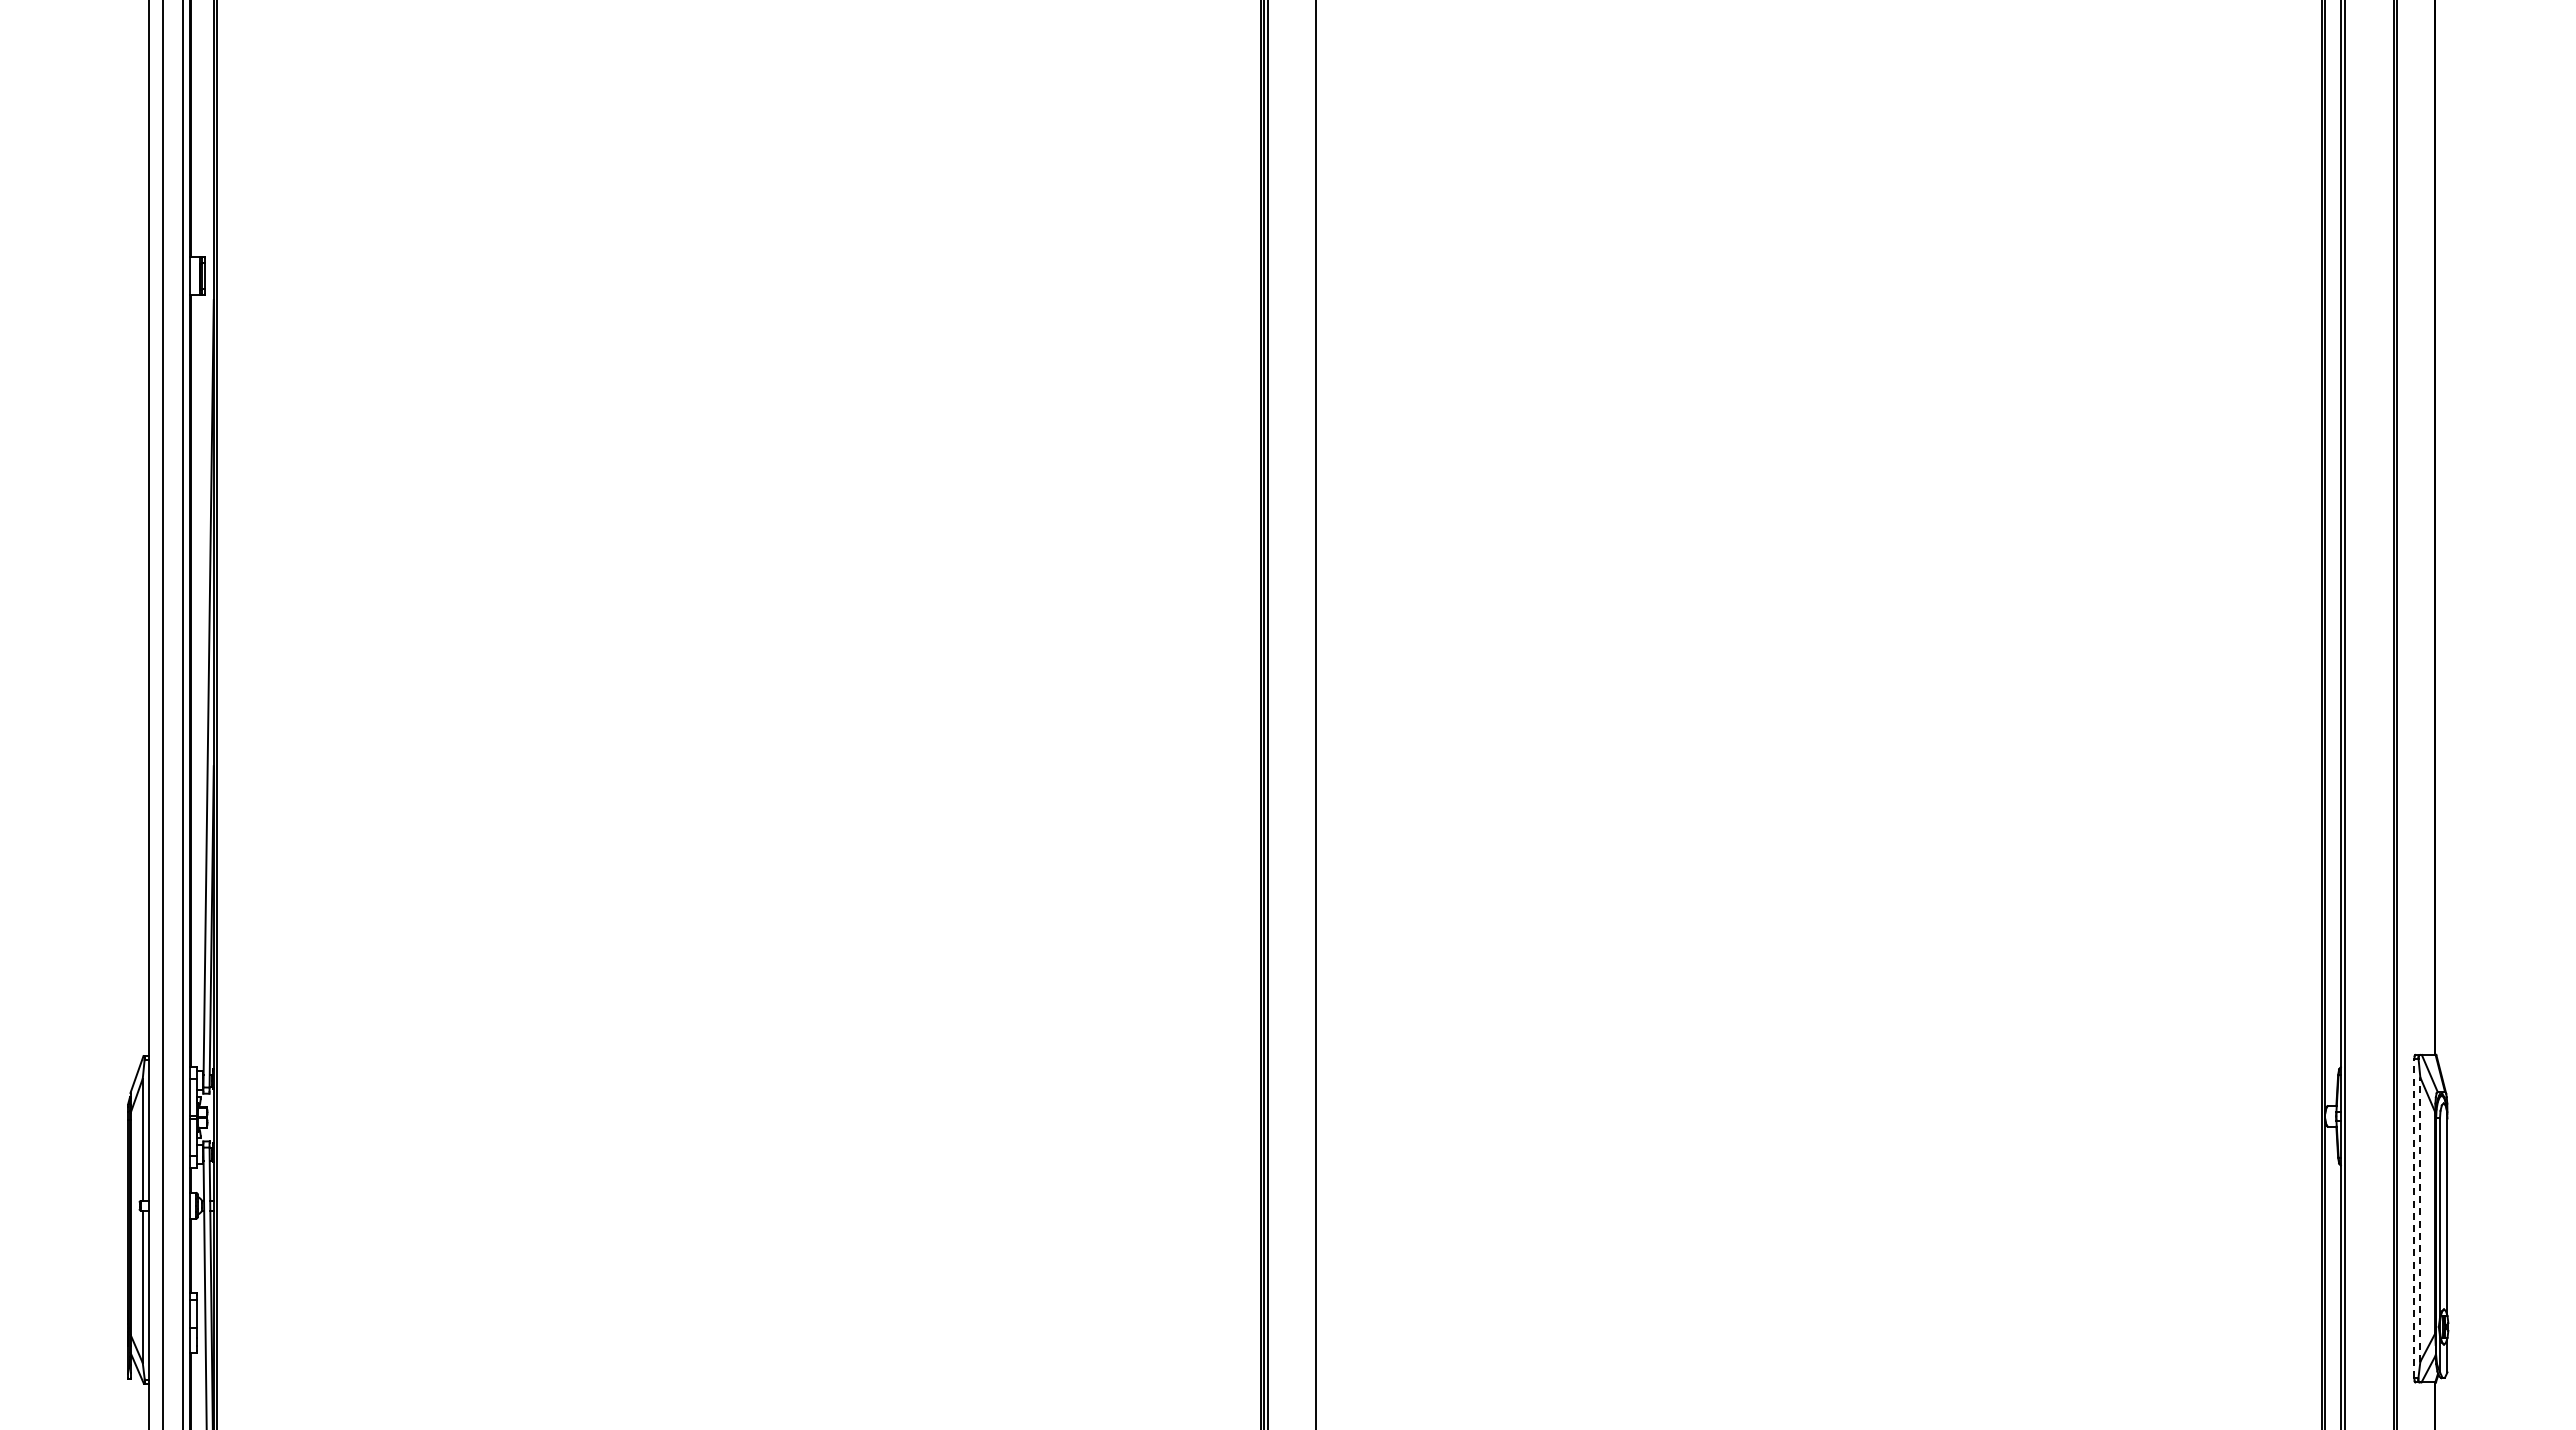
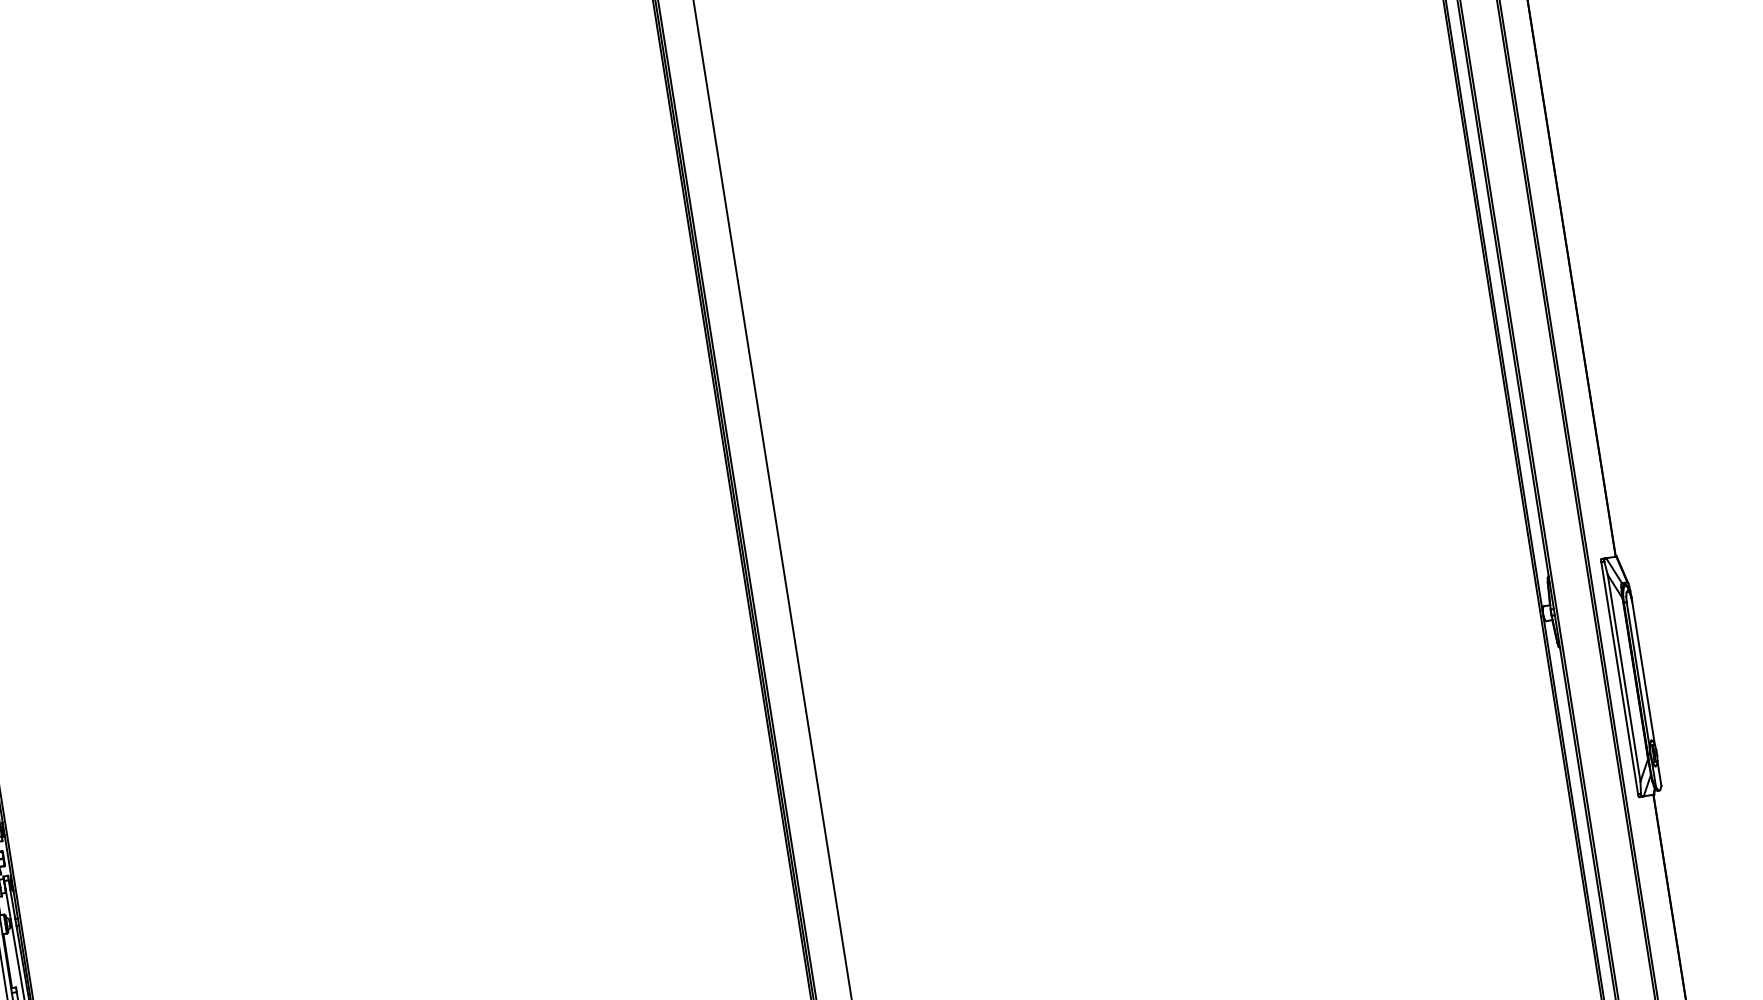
line: (2414, 1218) -> (1619, 677), dashed -> solid
line: (2420, 1219) -> (1624, 677), dashed -> solid

